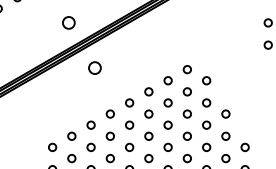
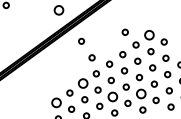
circle: (154, 61) -> (124, 31), added
circle: (94, 67) -> (81, 40), size x0.6
circle: (186, 69) -> (148, 35), size x1.6
circle: (106, 91) -> (91, 57), added
circle: (90, 124) -> (82, 82), size x1.6
circle: (52, 146) -> (56, 102), size x1.6
circle: (129, 146) -> (112, 96), size x1.6
circle: (167, 146) -> (140, 93), size x1.6

